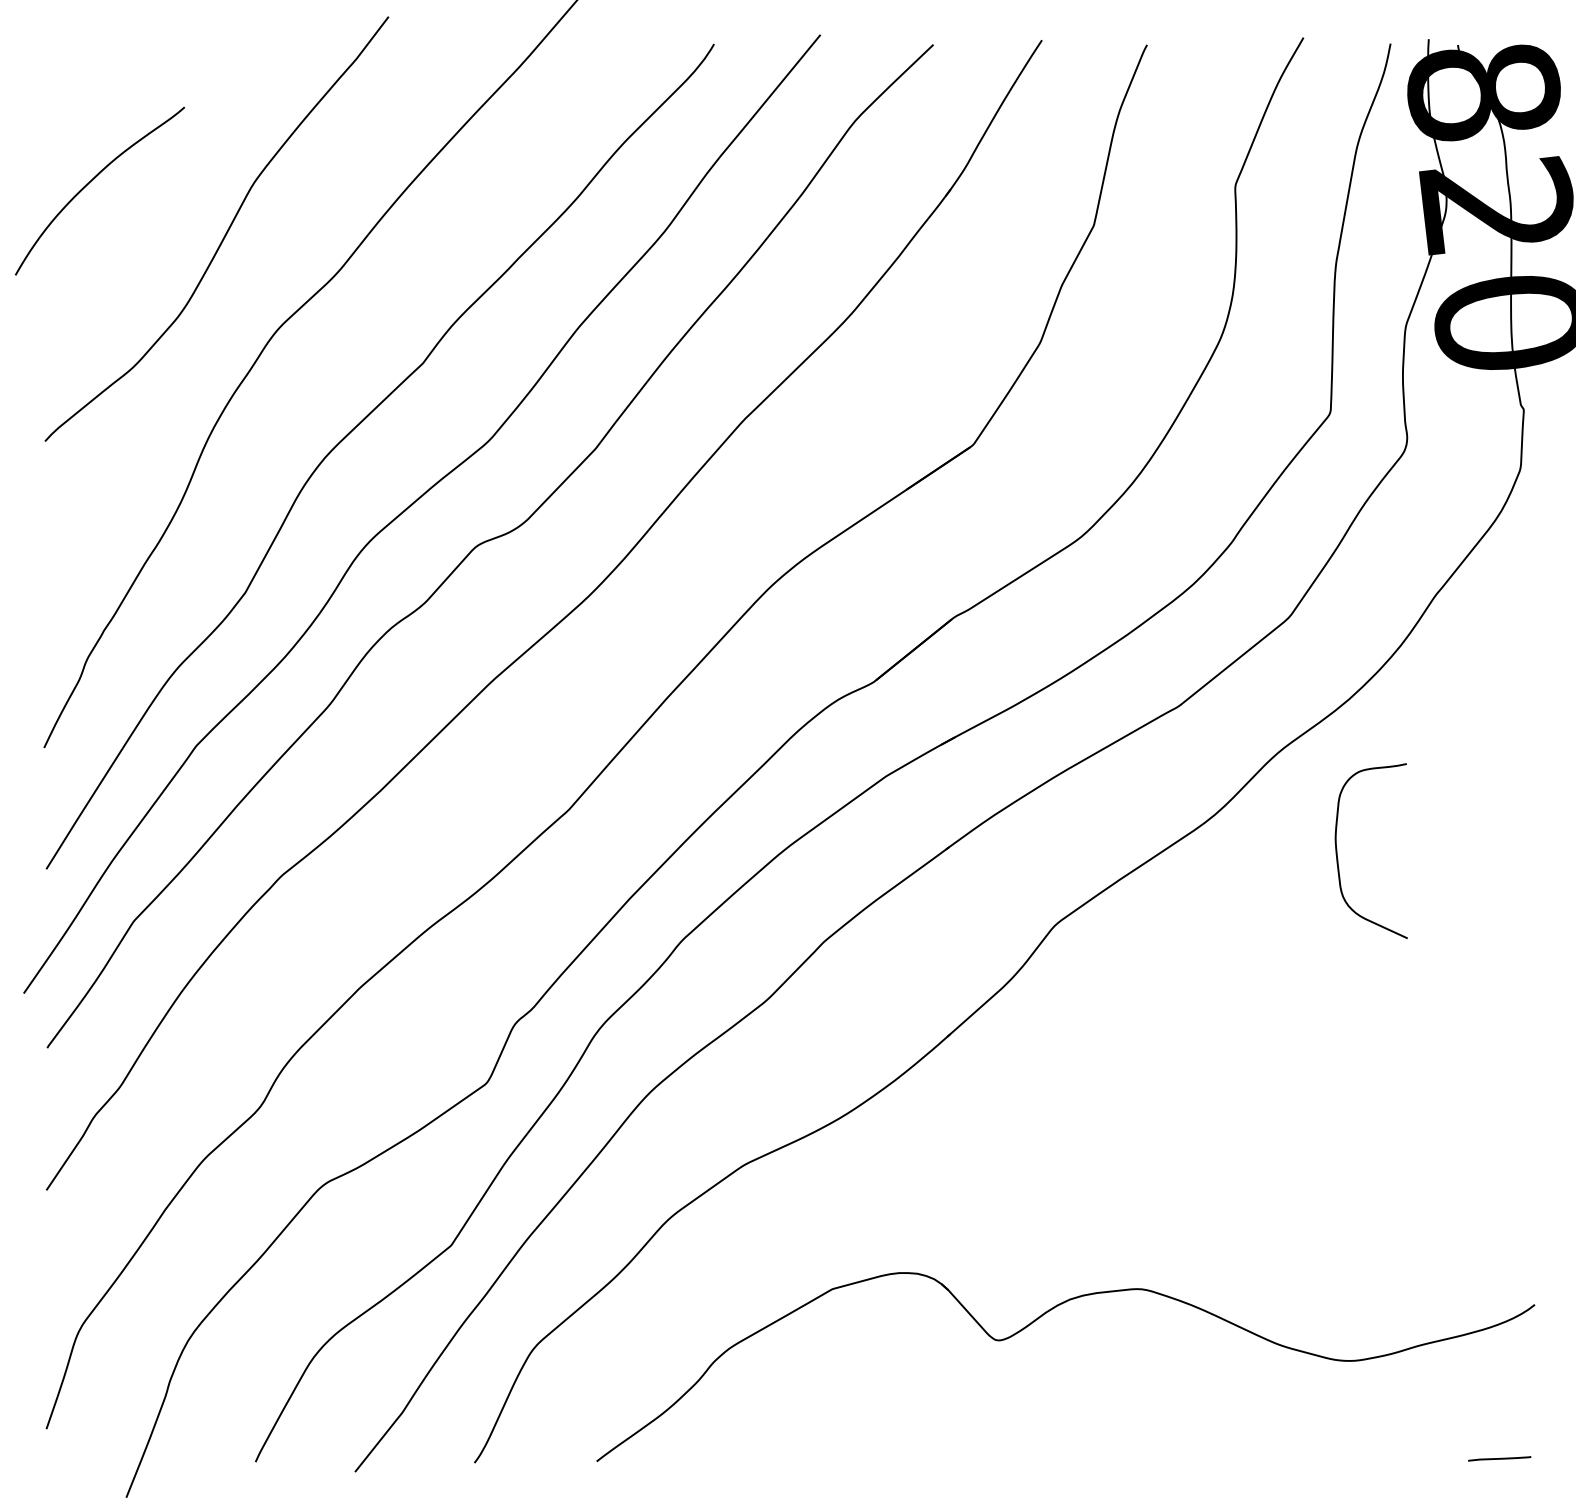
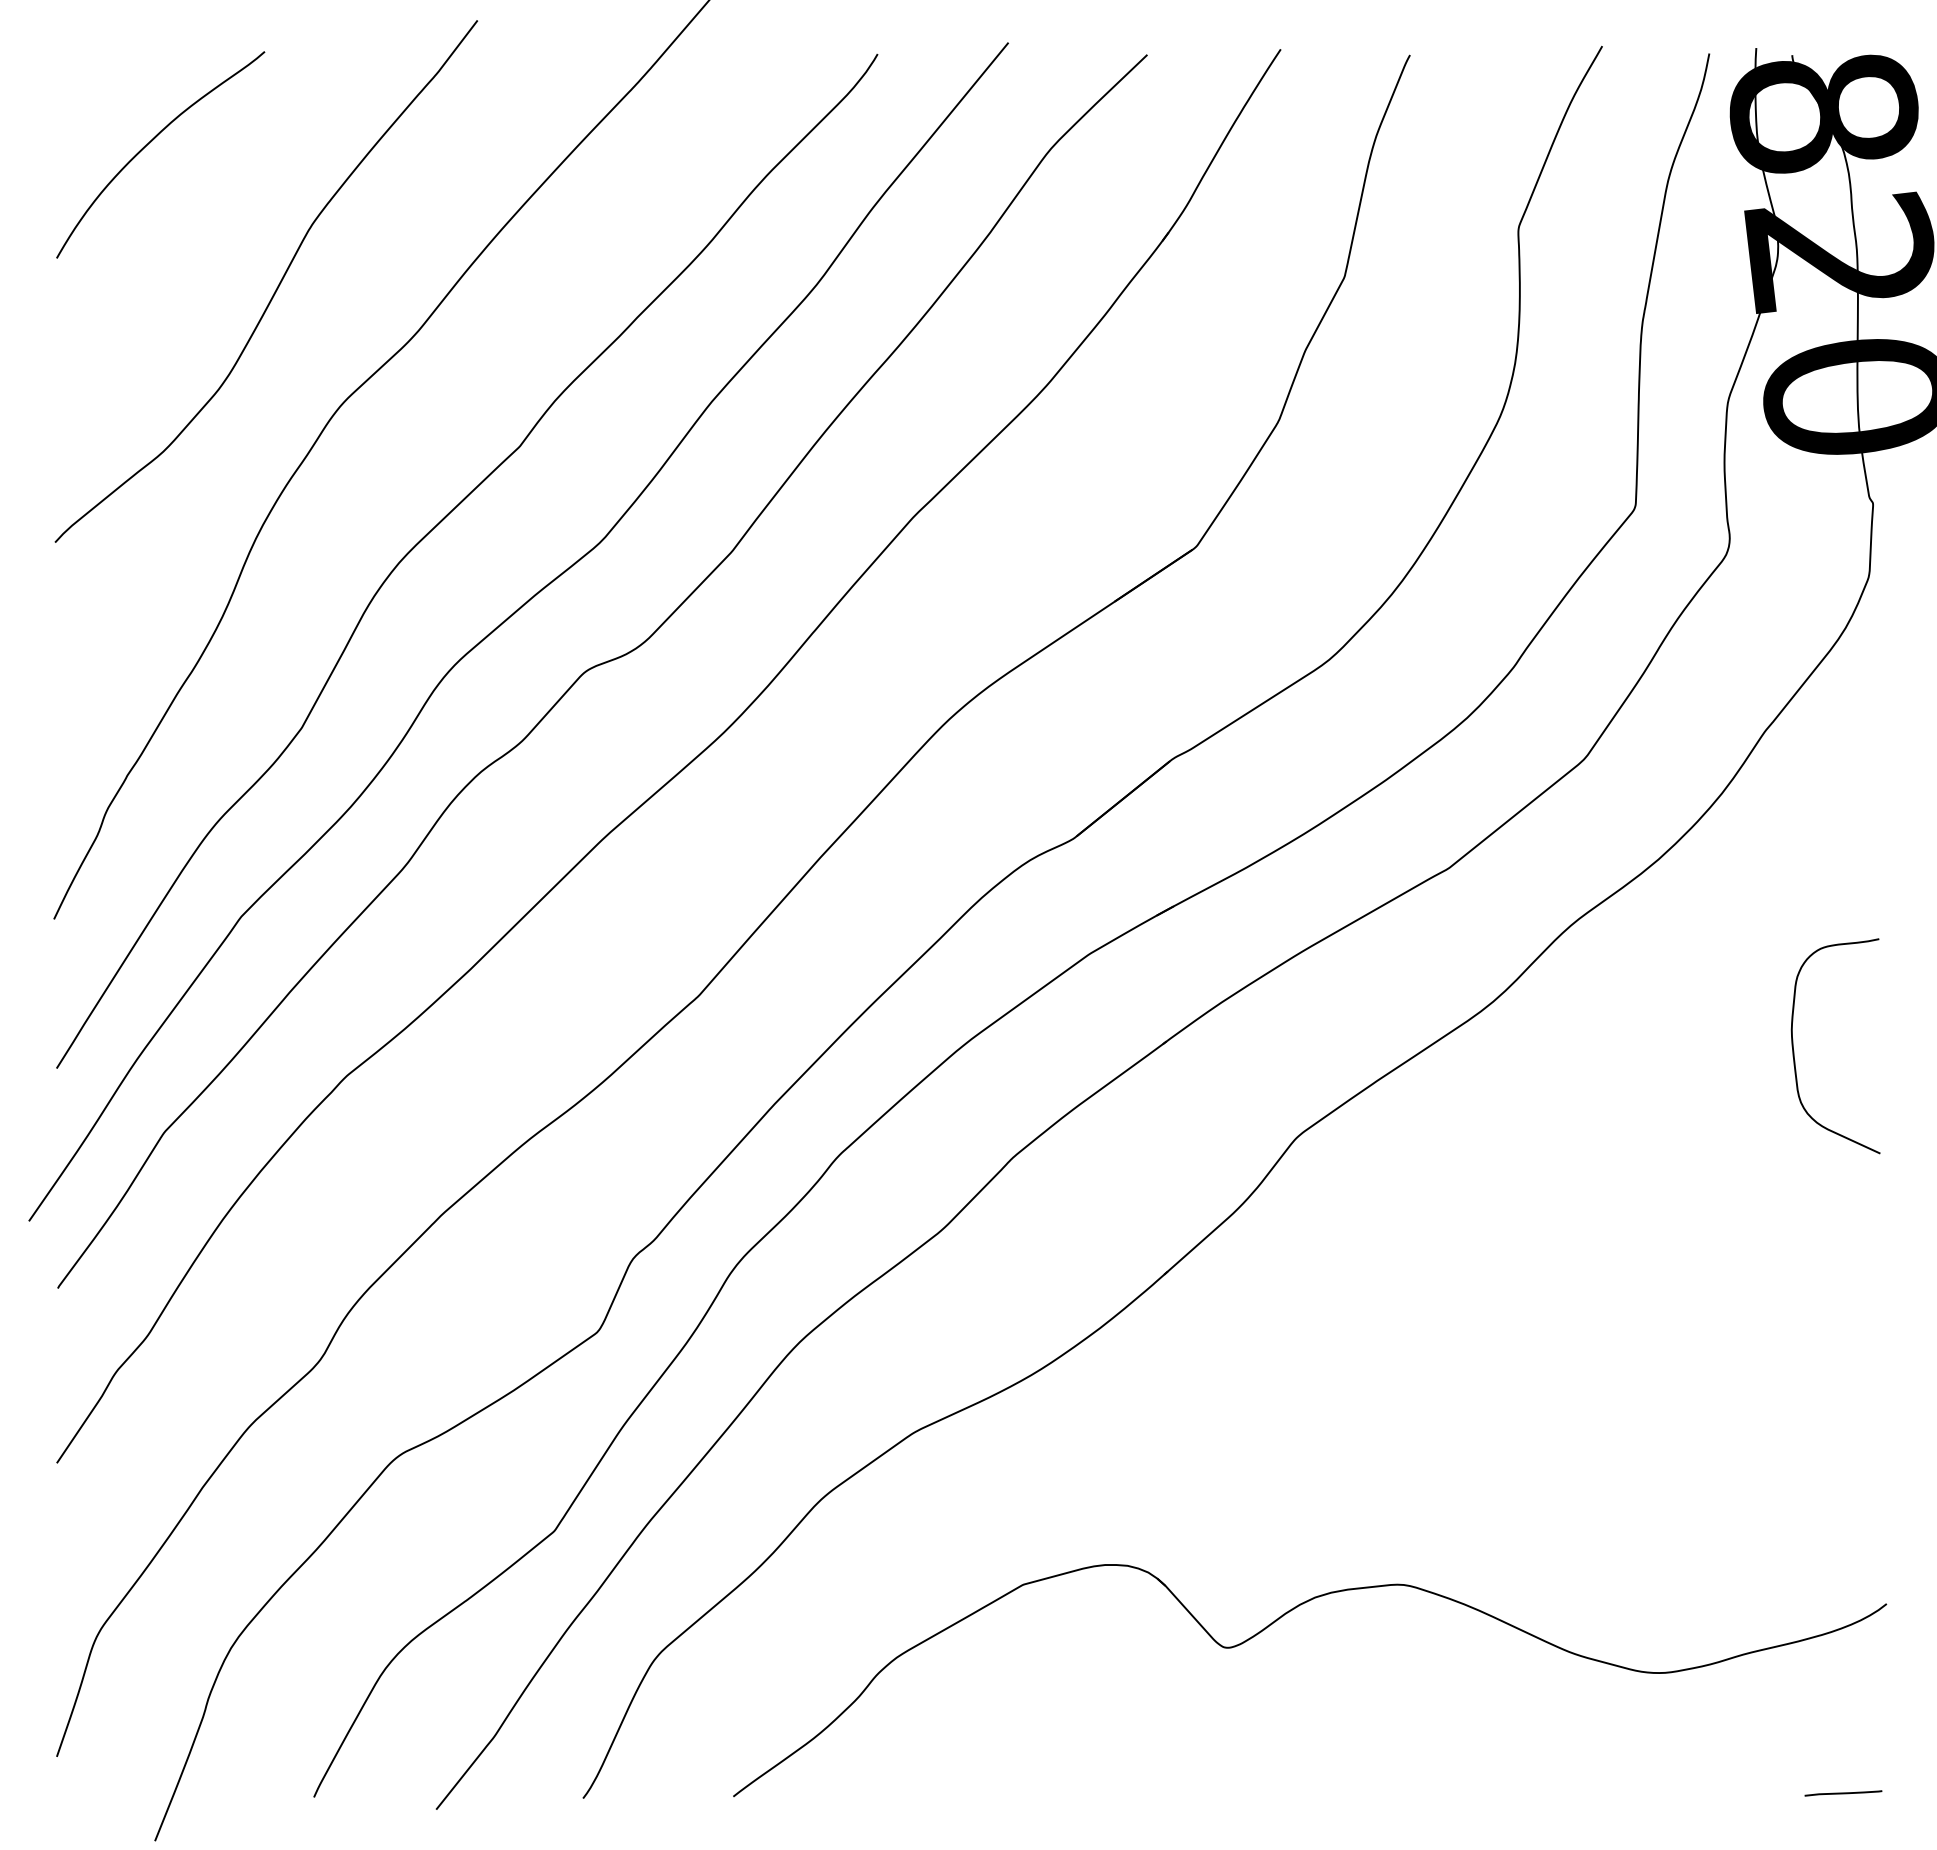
curve: (92, 181) -> (151, 142), moved
curve: (1337, 854) -> (1794, 1050), moved

